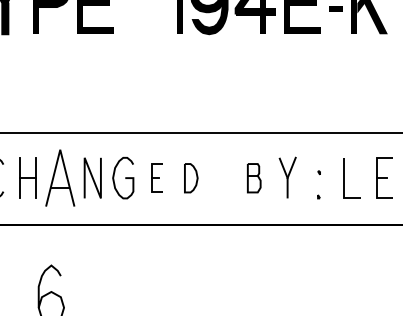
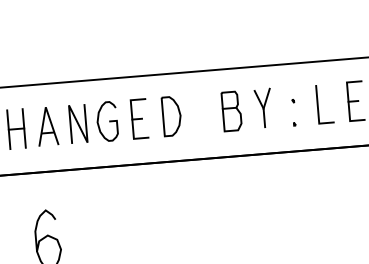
part: (60, 177) -> (47, 125), size x0.71
part: (157, 177) -> (139, 118), size x1.43
part: (191, 178) -> (172, 116), size x1.43
part: (254, 178) -> (232, 111), size x1.43

